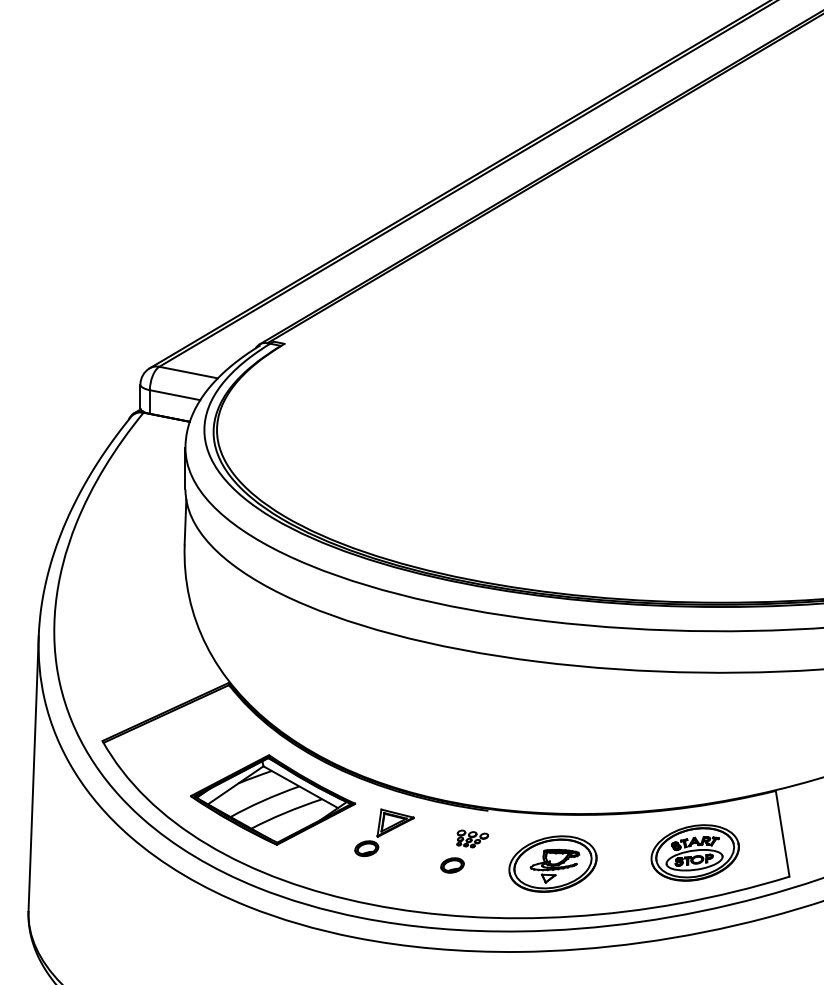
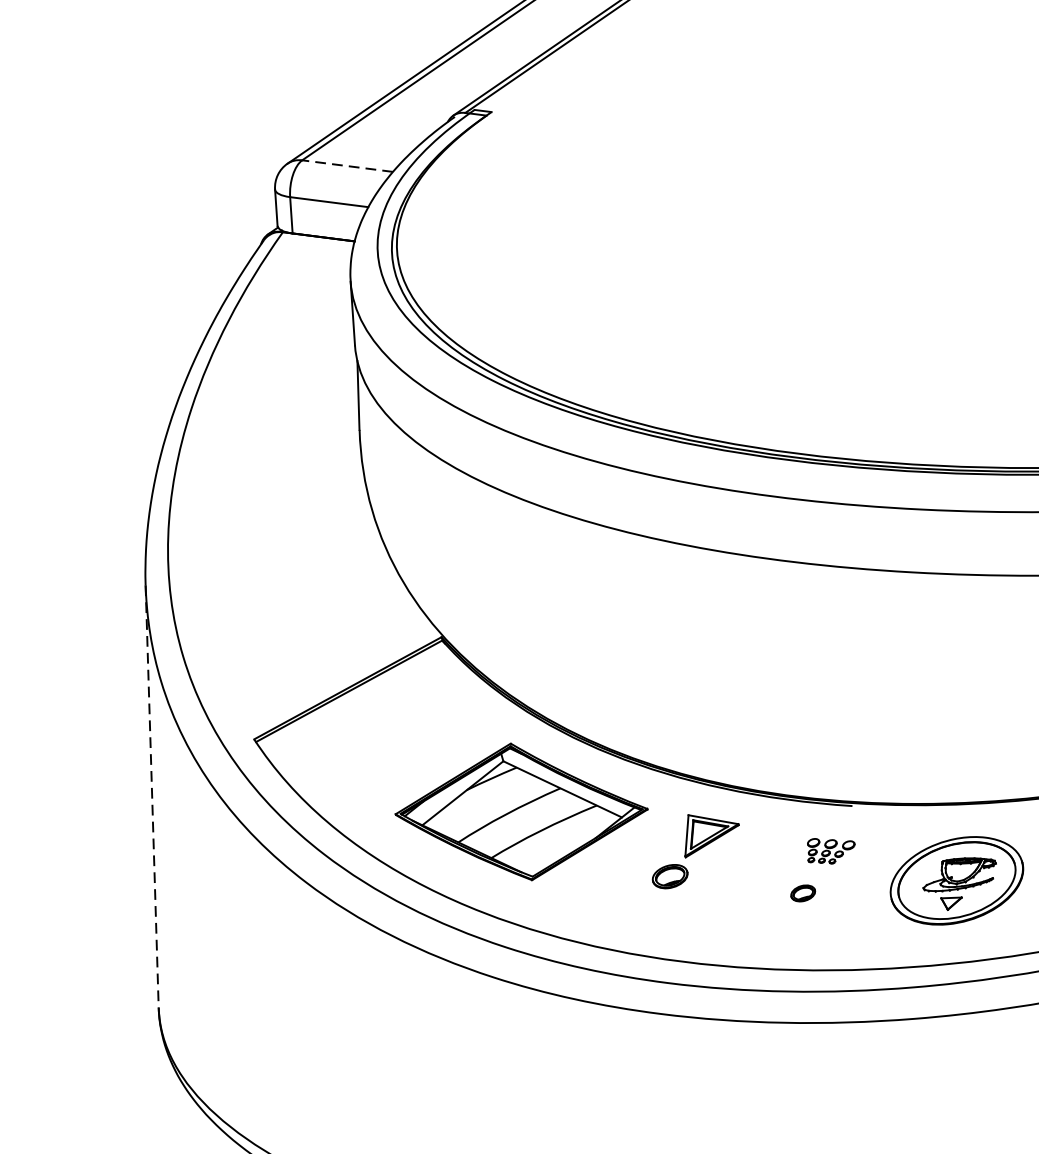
line: (188, 372) -> (347, 166), solid -> dashed
line: (33, 773) -> (151, 796), solid -> dashed
part: (452, 865) -> (803, 893), size x0.7

